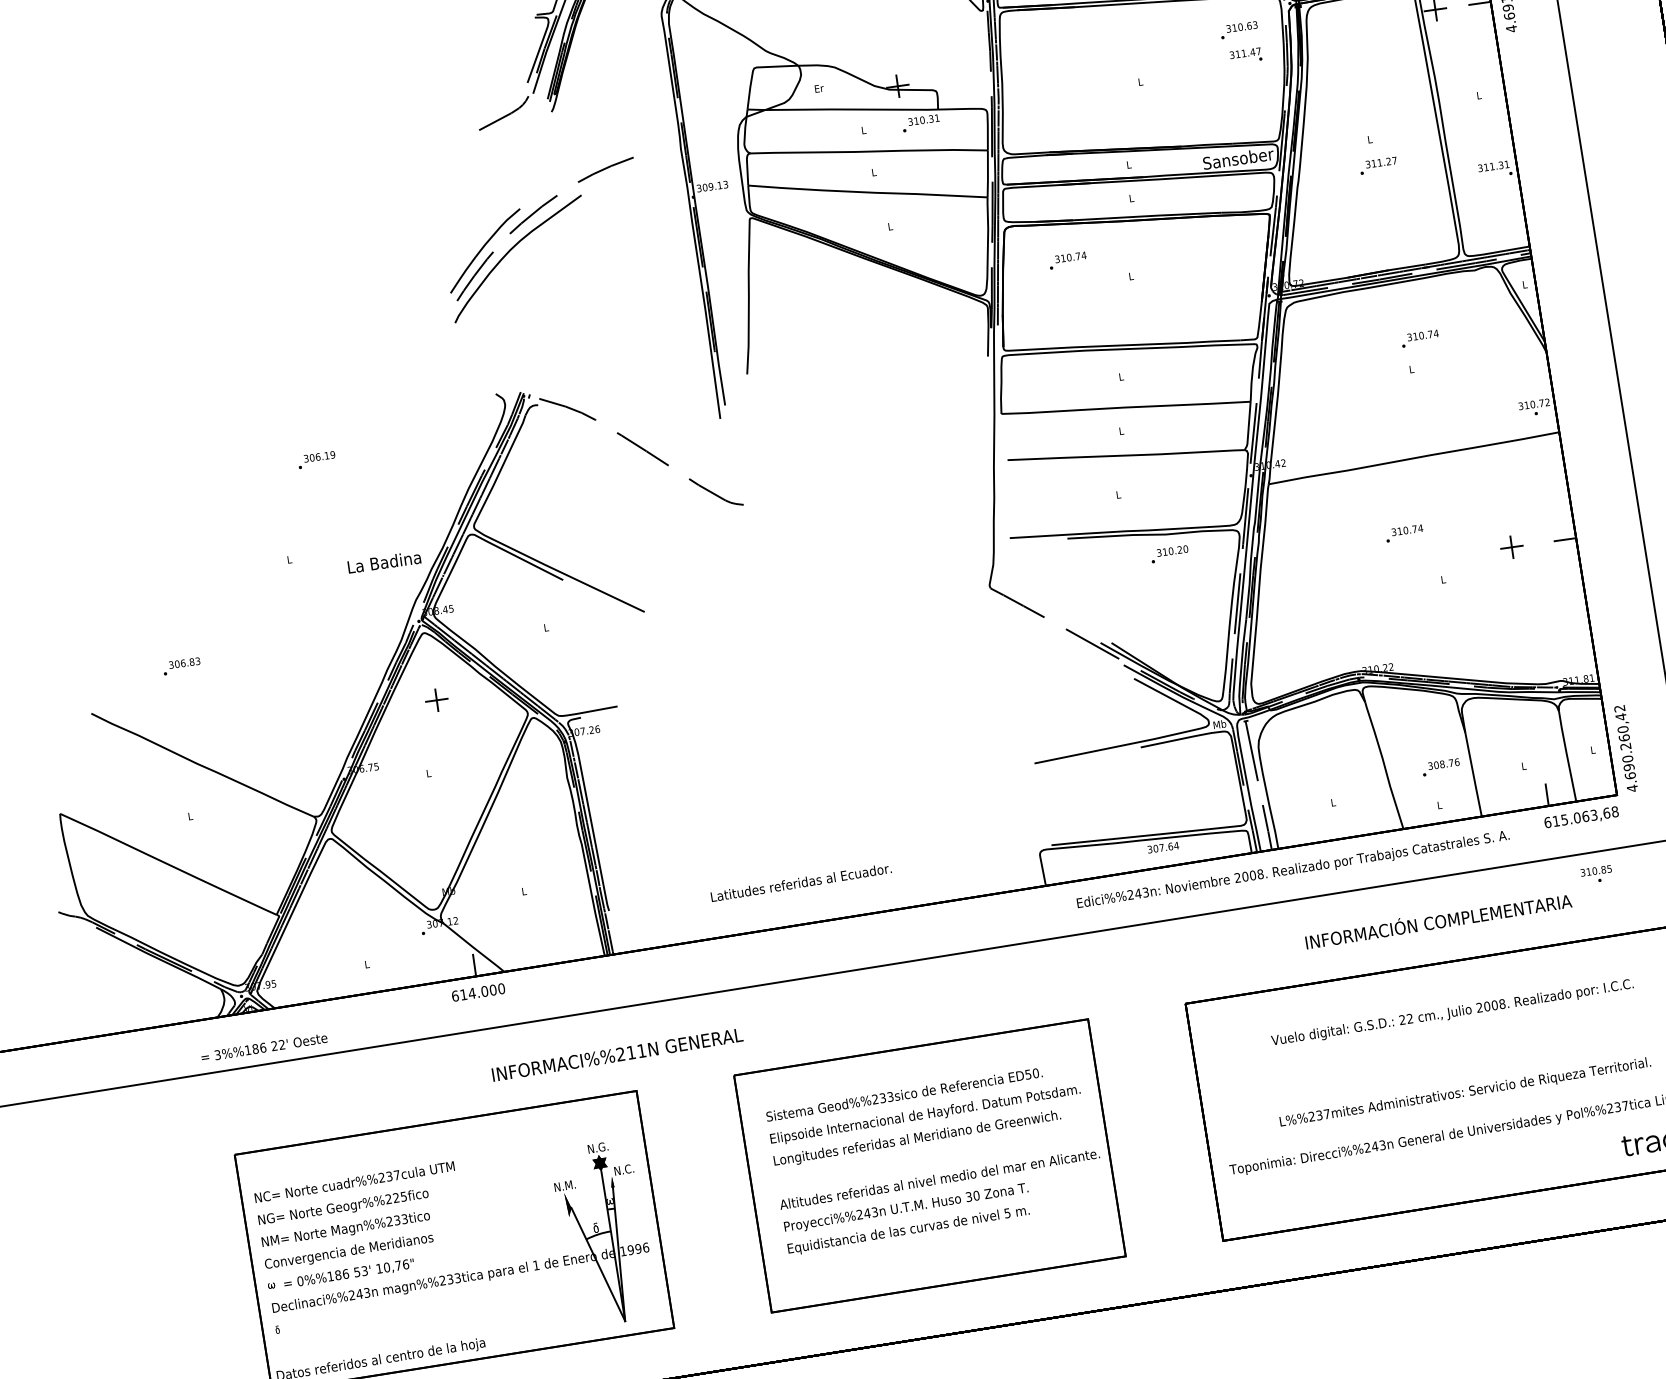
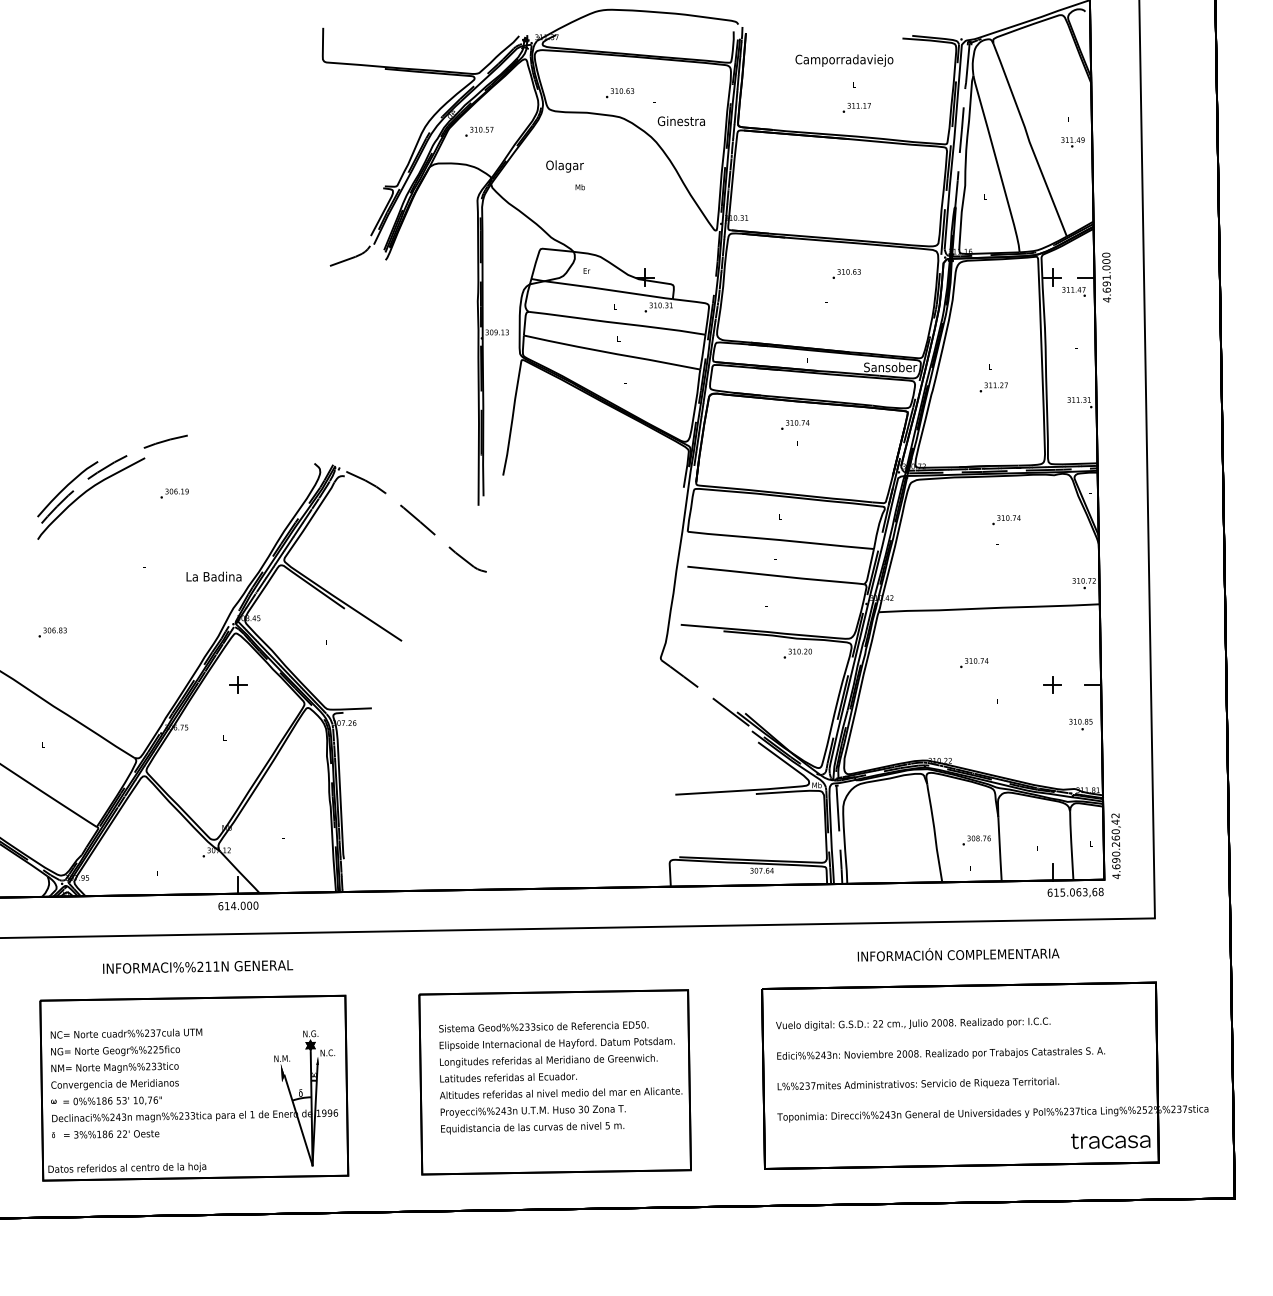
text: (1238, 29) -> (846, 273), moved
text: (1245, 55) -> (1073, 291), moved
part: (535, 230) -> (107, 479), moved
text: (1068, 259) -> (795, 424), moved
text: (1292, 869) -> (940, 1053), moved
text: (1596, 874) -> (1080, 724), moved
text: (801, 882) -> (508, 1077), moved
text: (1452, 1012) -> (913, 1023), moved
text: (264, 1047) -> (111, 1134), moved
text: (618, 1054) -> (198, 966), moved
text: (1464, 1091) -> (917, 1083), moved

